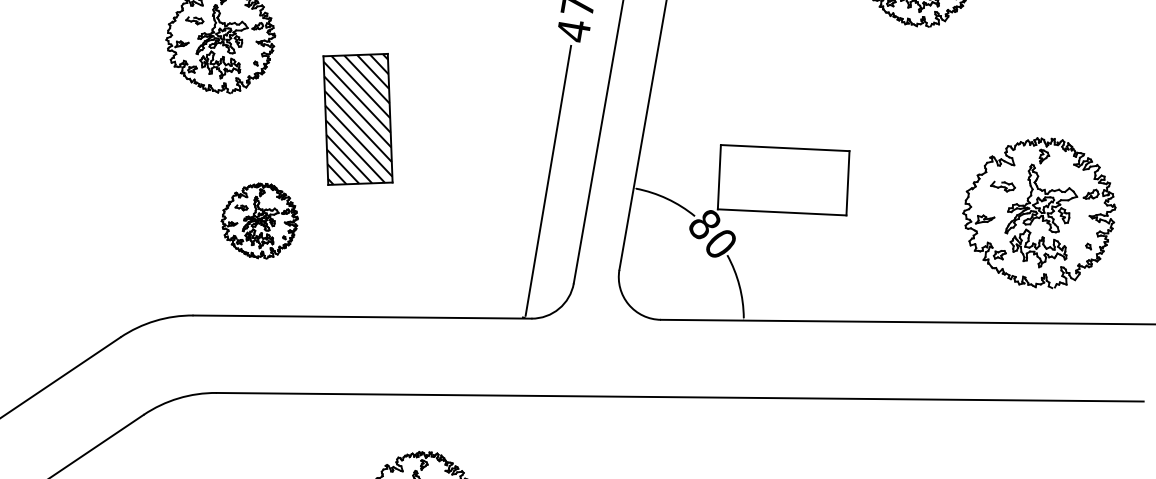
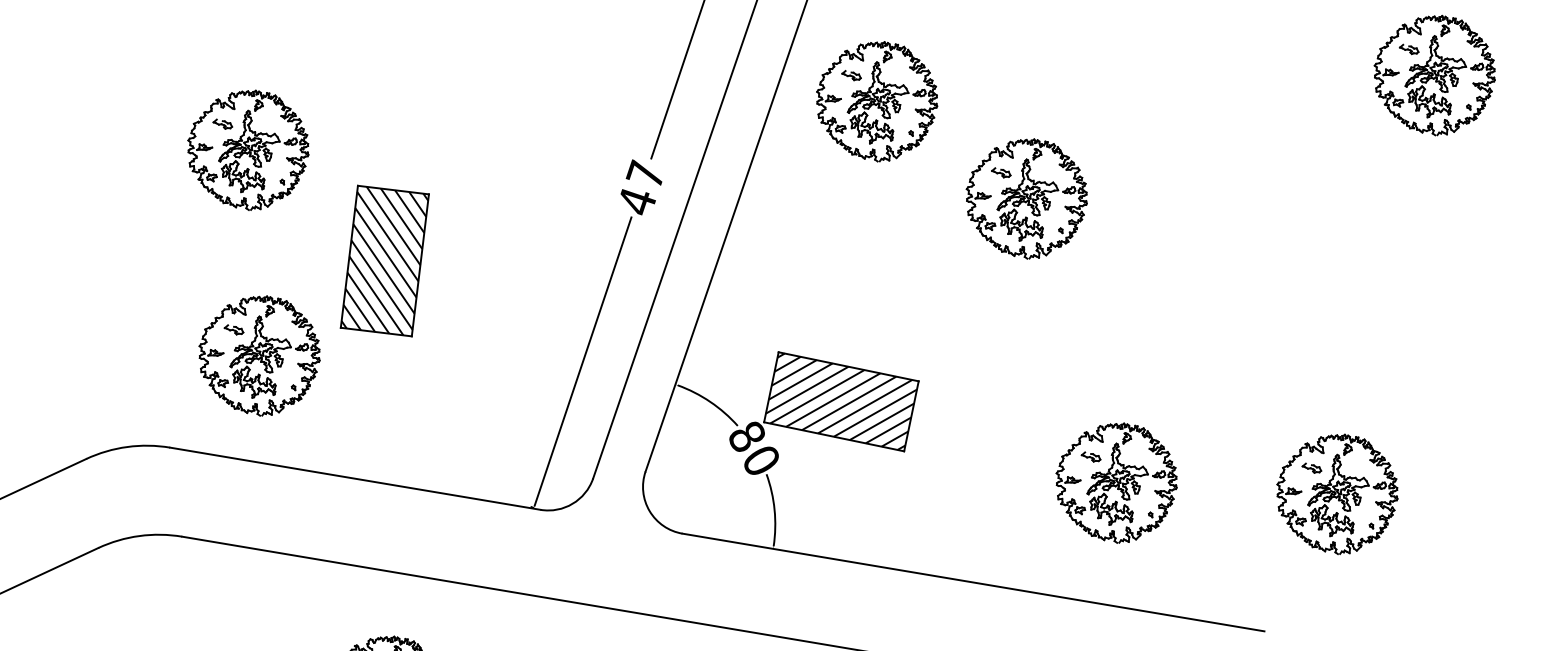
hatch: (782, 180) -> (840, 401), added
part: (1039, 213) -> (1116, 482), size x0.71
part: (259, 221) -> (259, 355), size x1.43

